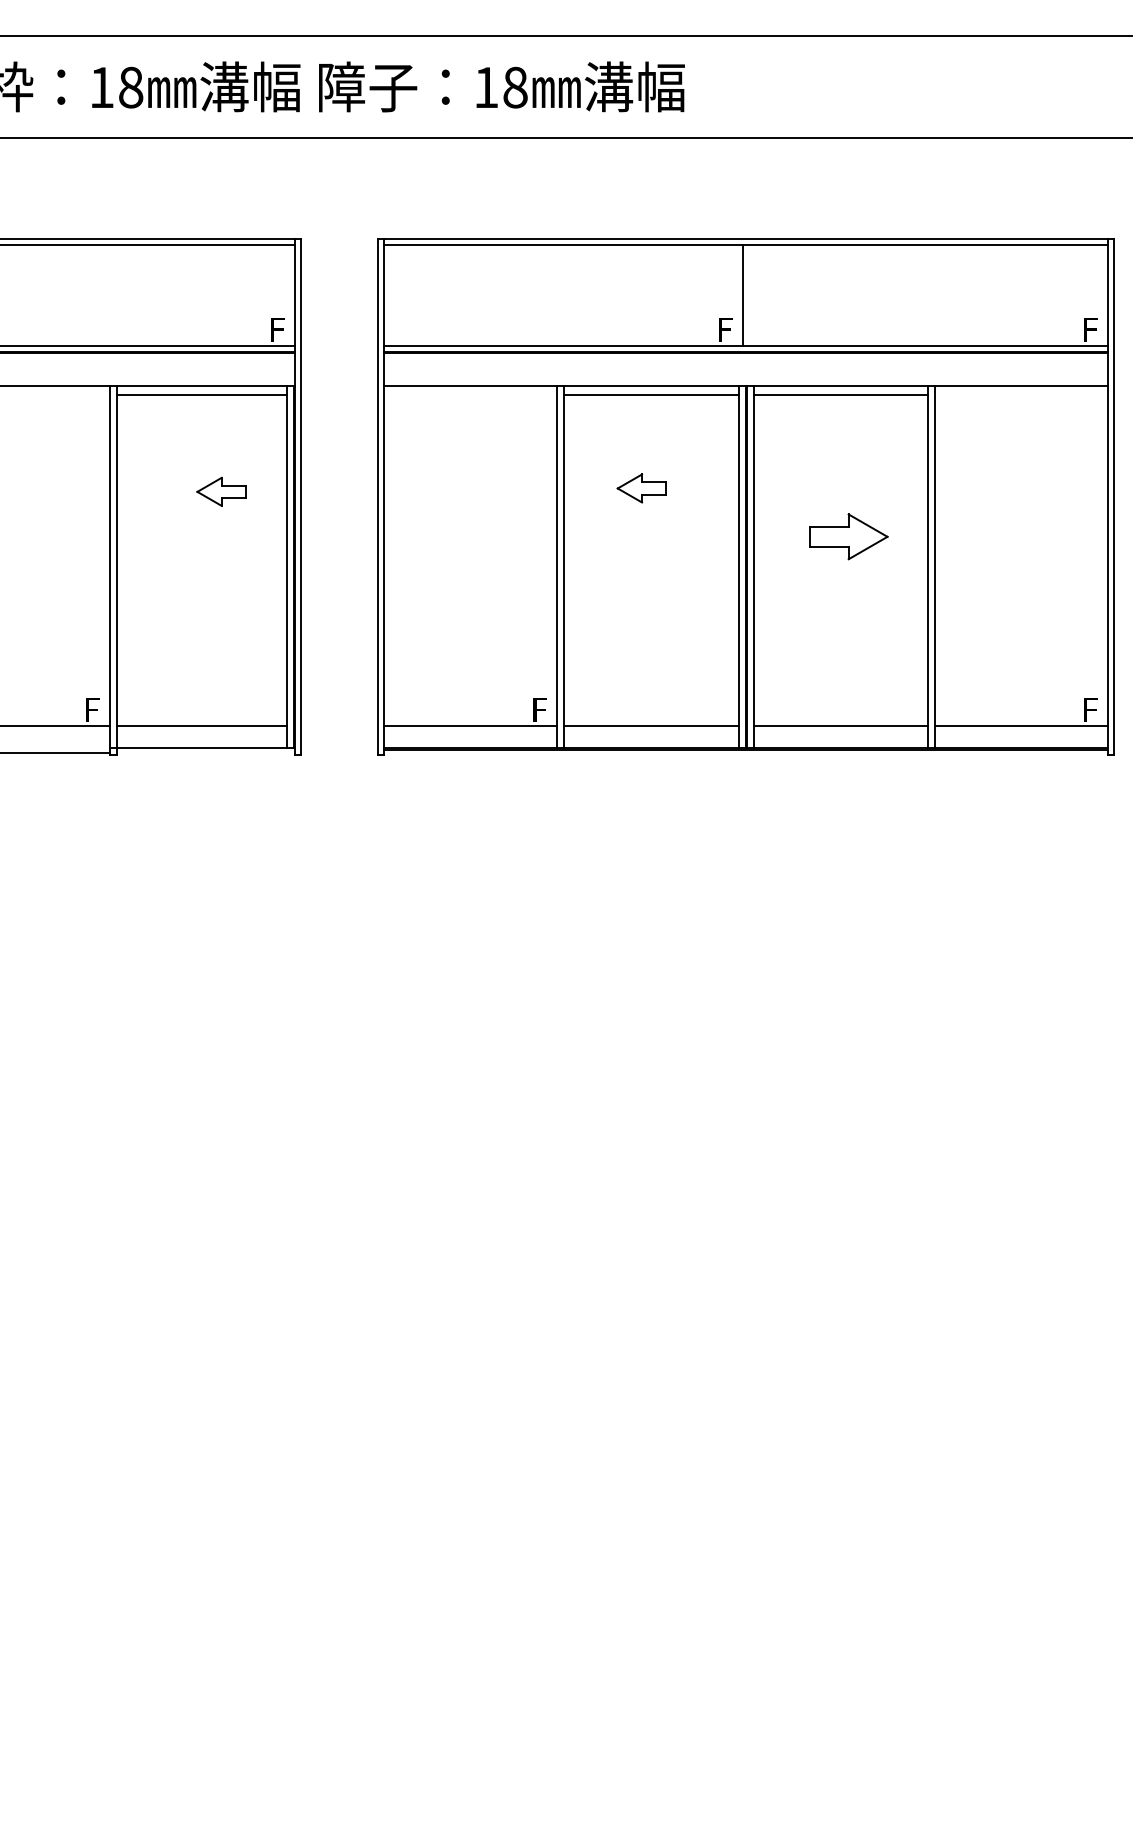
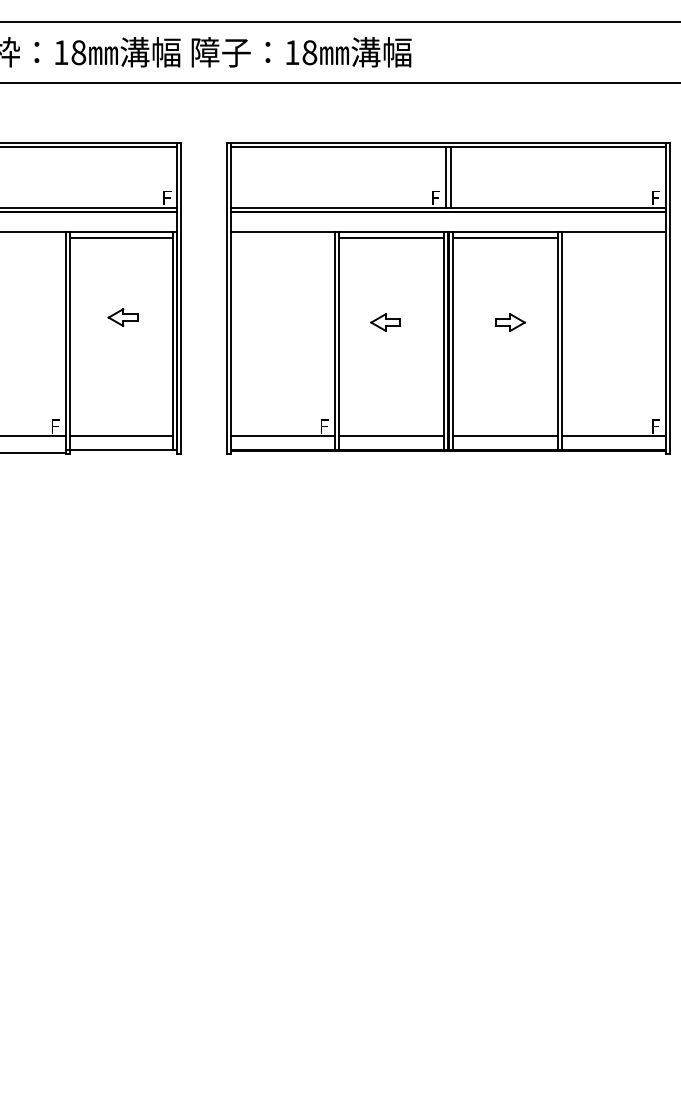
line: (749, 295) -> (450, 177), added
part: (641, 488) -> (385, 322), moved
part: (220, 491) -> (122, 317), moved
part: (849, 536) -> (510, 322), size x0.62

